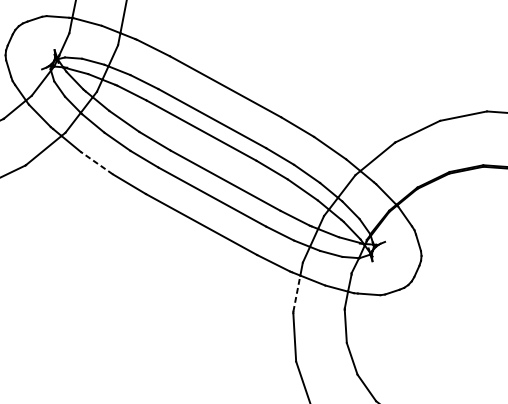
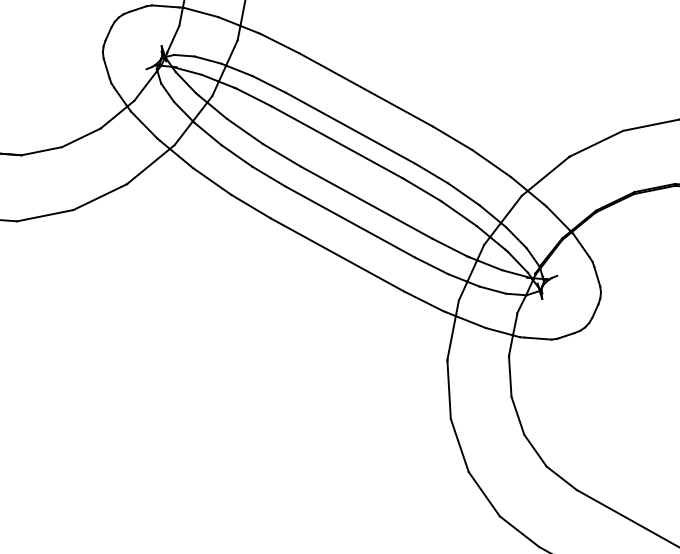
line: (97, 163) -> (212, 181), dashed -> solid
line: (296, 293) -> (451, 337), dashed -> solid

